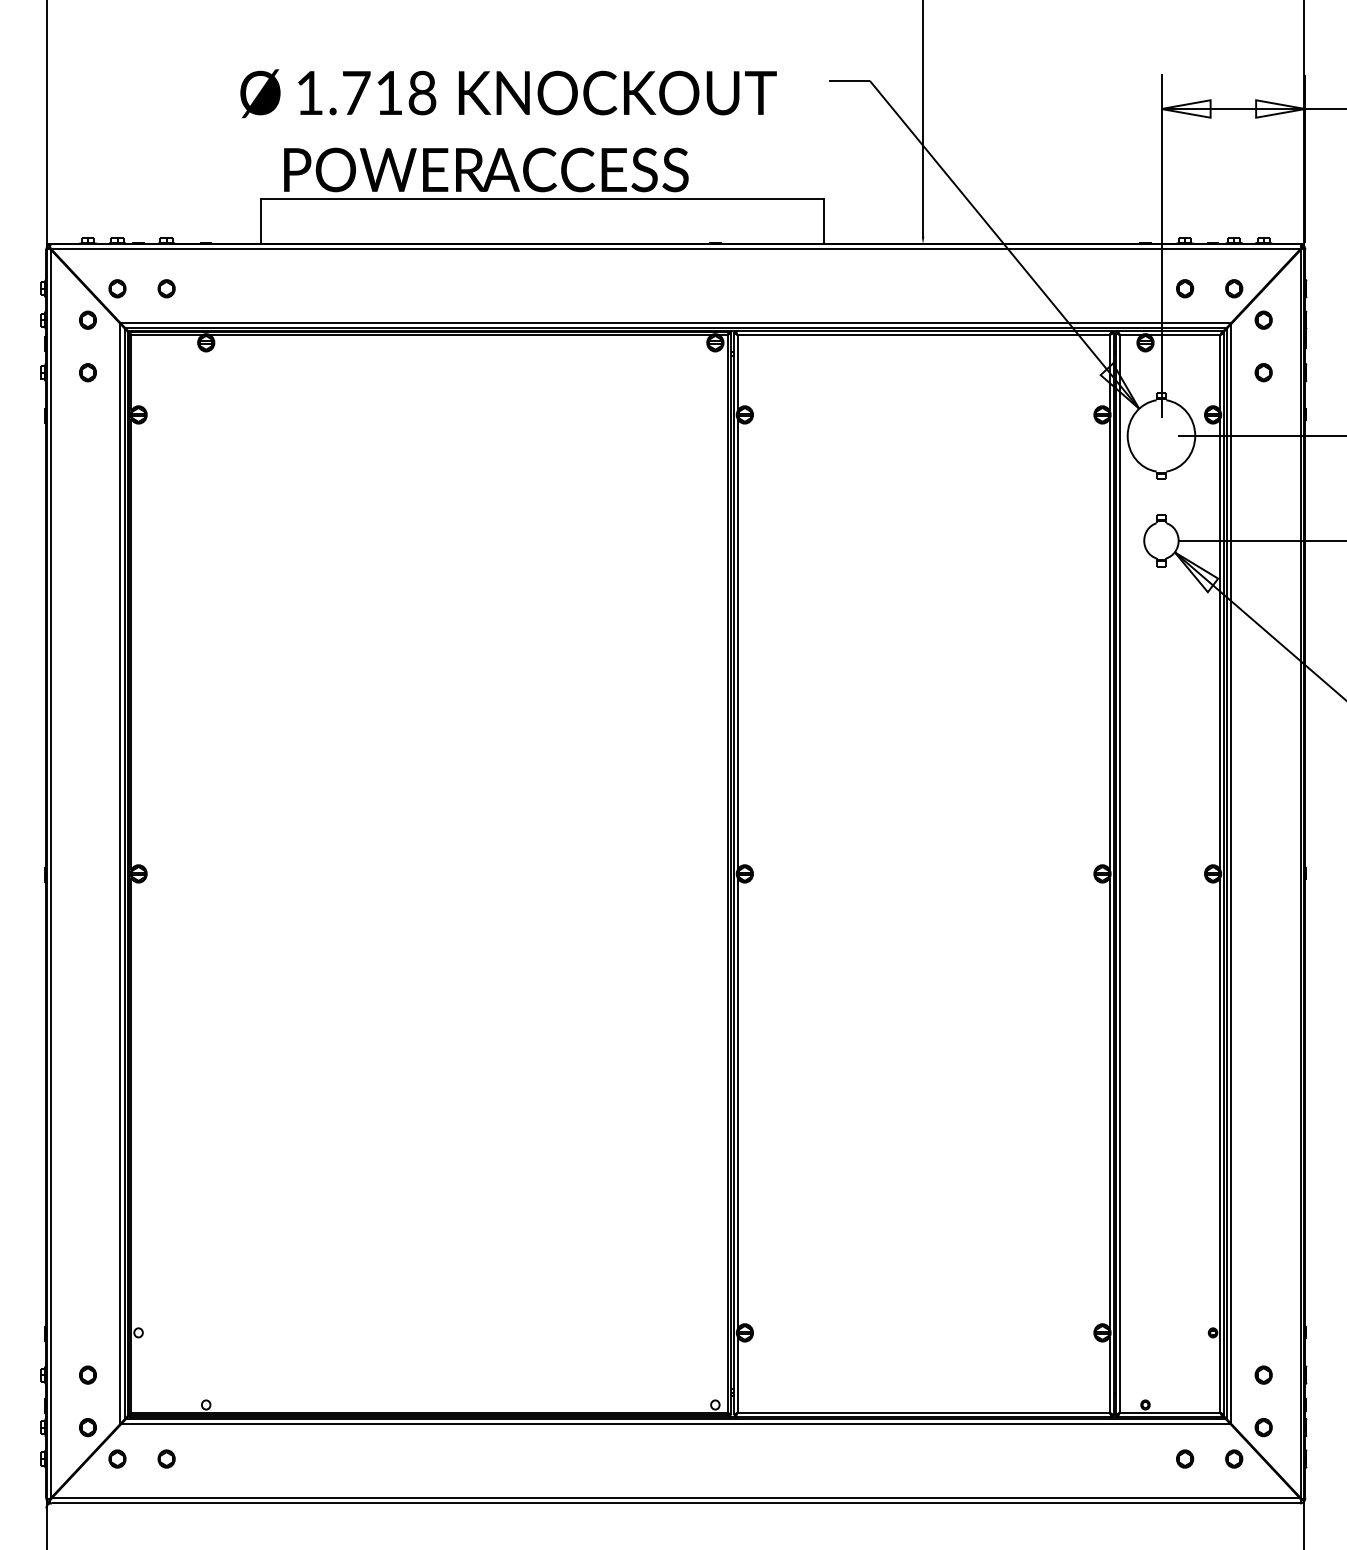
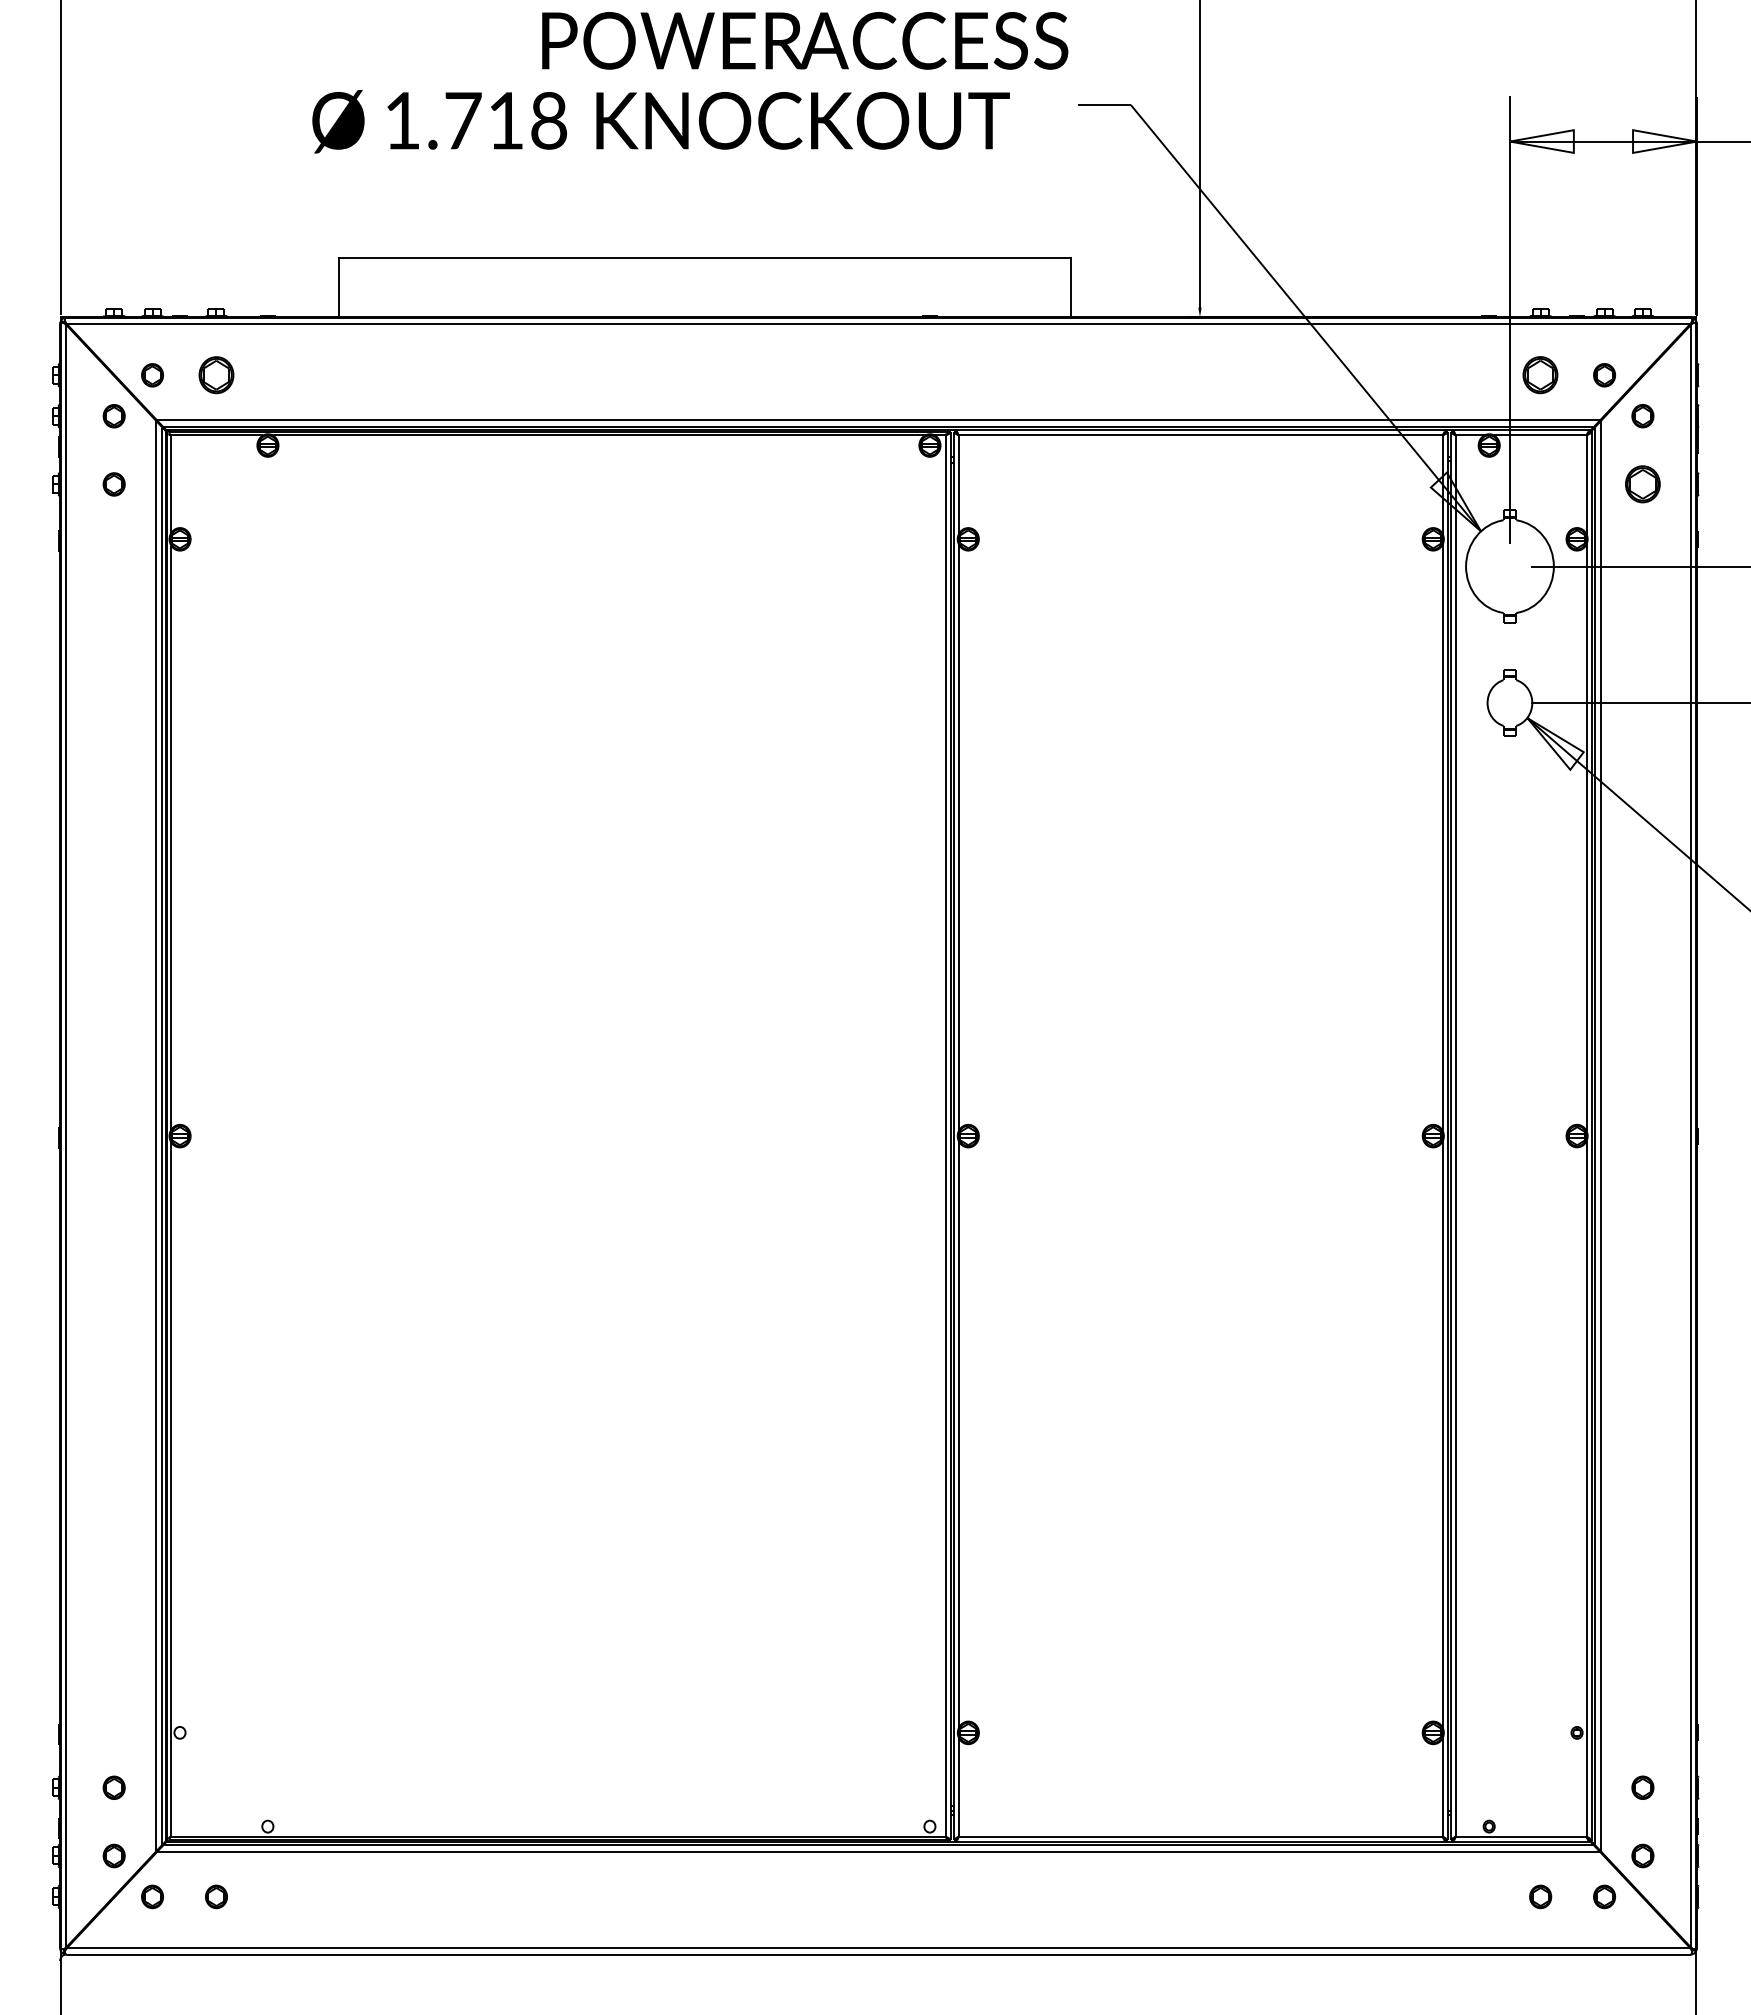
text: (486, 169) -> (805, 40), moved
part: (166, 288) -> (216, 375), size x1.6
part: (1184, 288) -> (1540, 375), size x1.6
part: (1263, 372) -> (1642, 484), size x1.6

